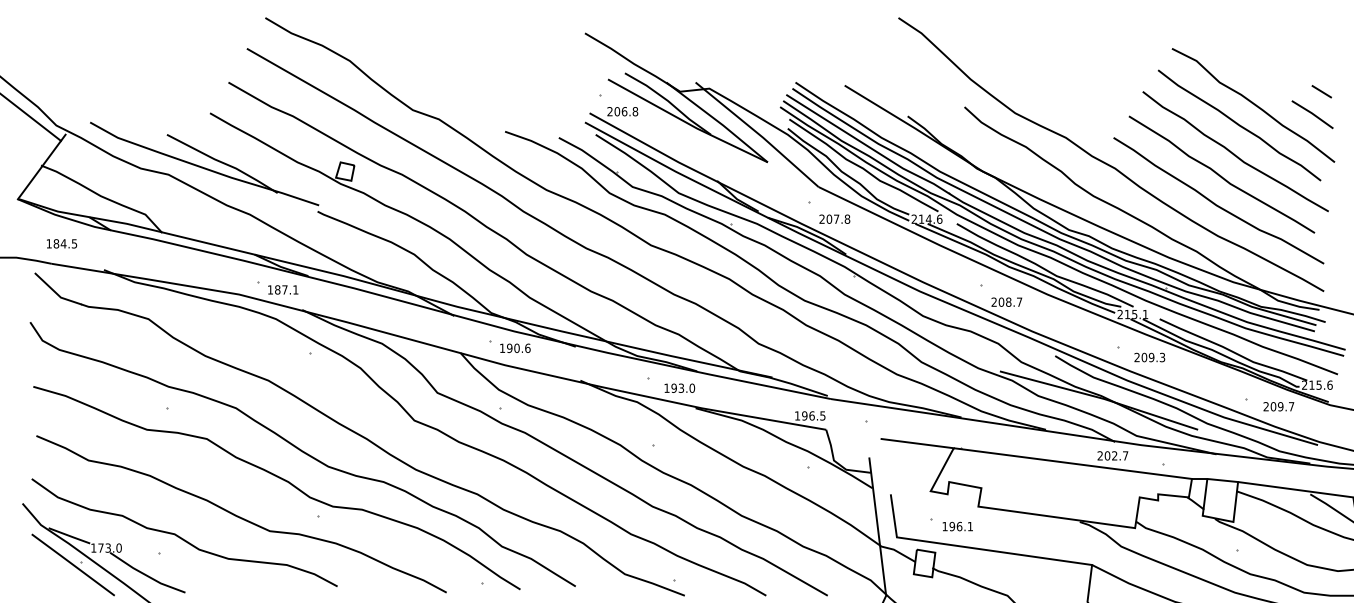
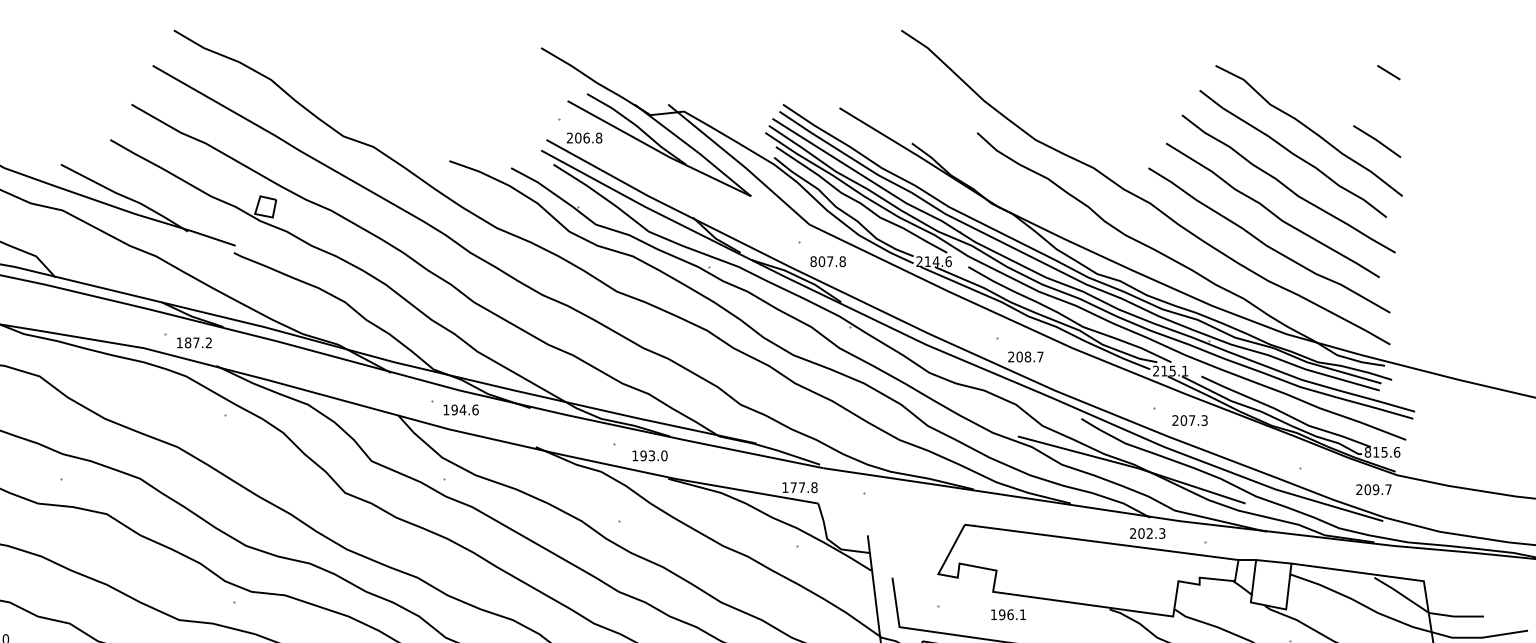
line: (1321, 91) -> (1388, 72), moved
text: (821, 218) -> (812, 260), 207.8 -> 807.8
text: (295, 289) -> (208, 342), 187.1 -> 187.2
text: (516, 347) -> (462, 409), 190.6 -> 194.6
text: (1151, 357) -> (1192, 420), 209.3 -> 207.3
text: (1304, 384) -> (1367, 451), 215.6 -> 815.6
text: (1278, 406) -> (1373, 489), moved
text: (813, 415) -> (803, 487), 196.5 -> 177.8
line: (917, 443) -> (923, 519), removed
text: (1125, 455) -> (1162, 533), 202.7 -> 202.3
text: (957, 526) -> (1008, 614), moved

